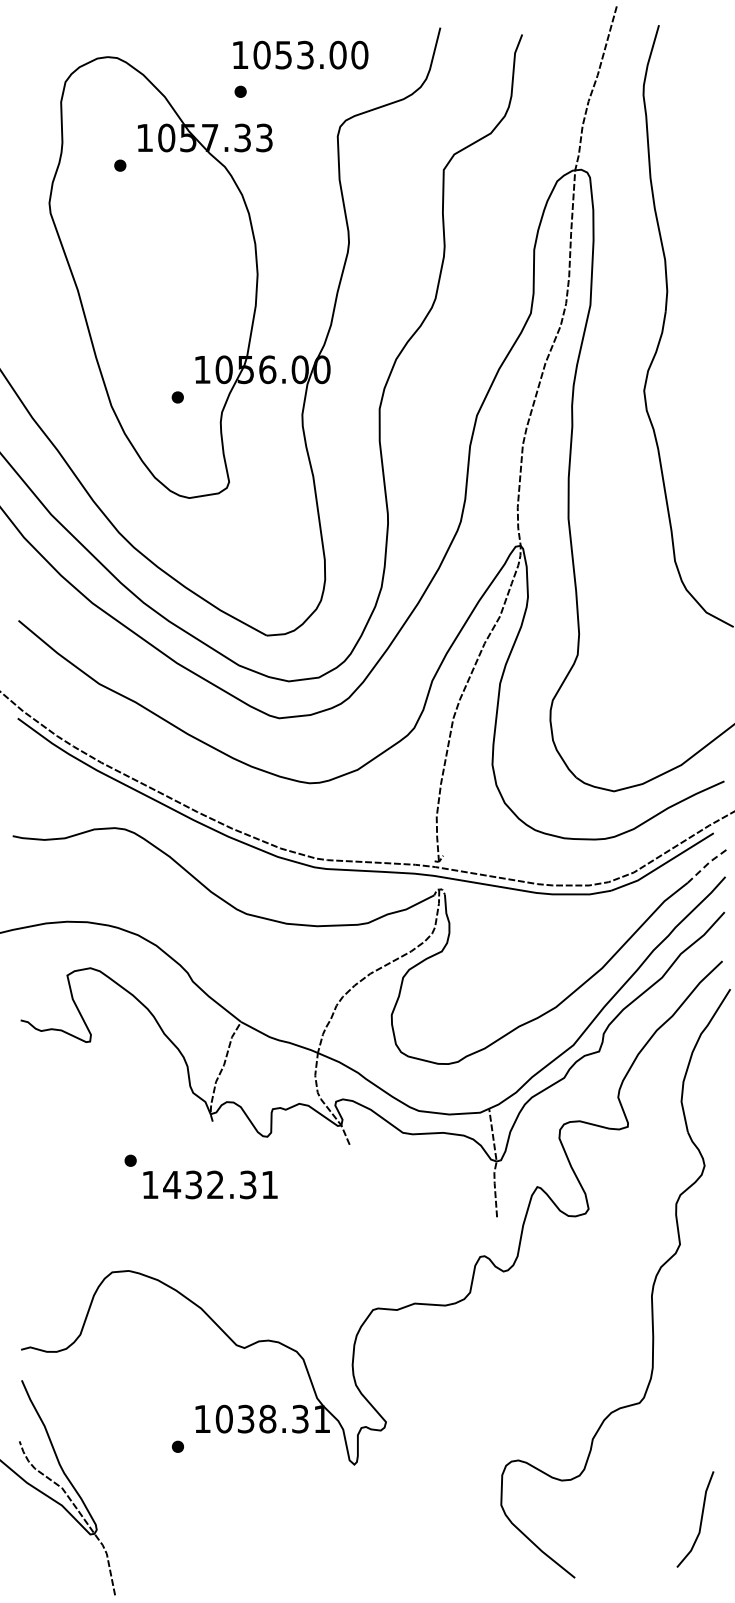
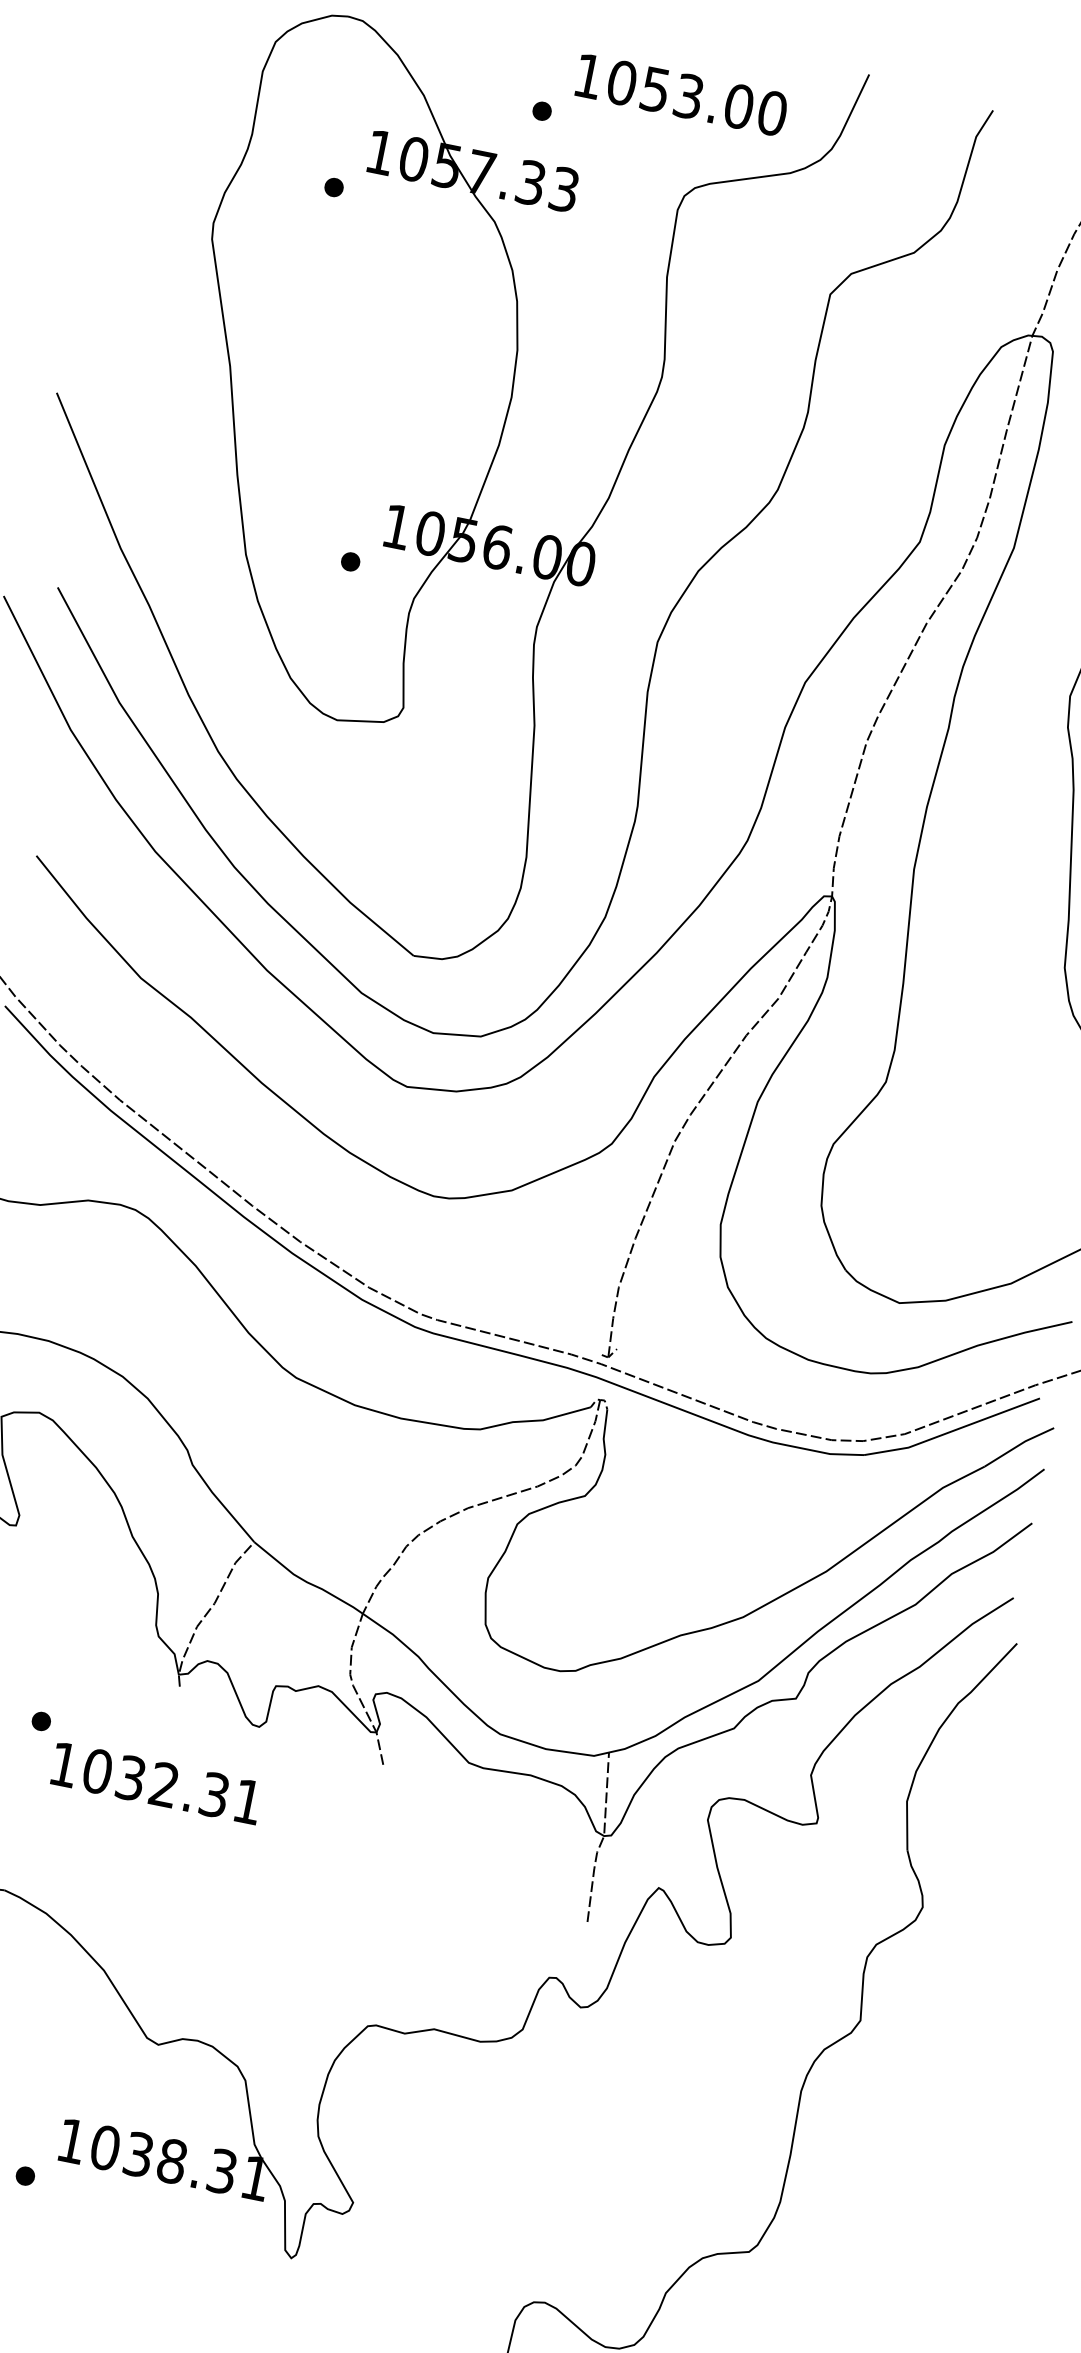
text: (300, 54) -> (681, 93), moved
line: (706, 865) -> (1018, 1445), dashed -> solid
text: (172, 1184) -> (98, 1770), 1432.31 -> 1032.31

